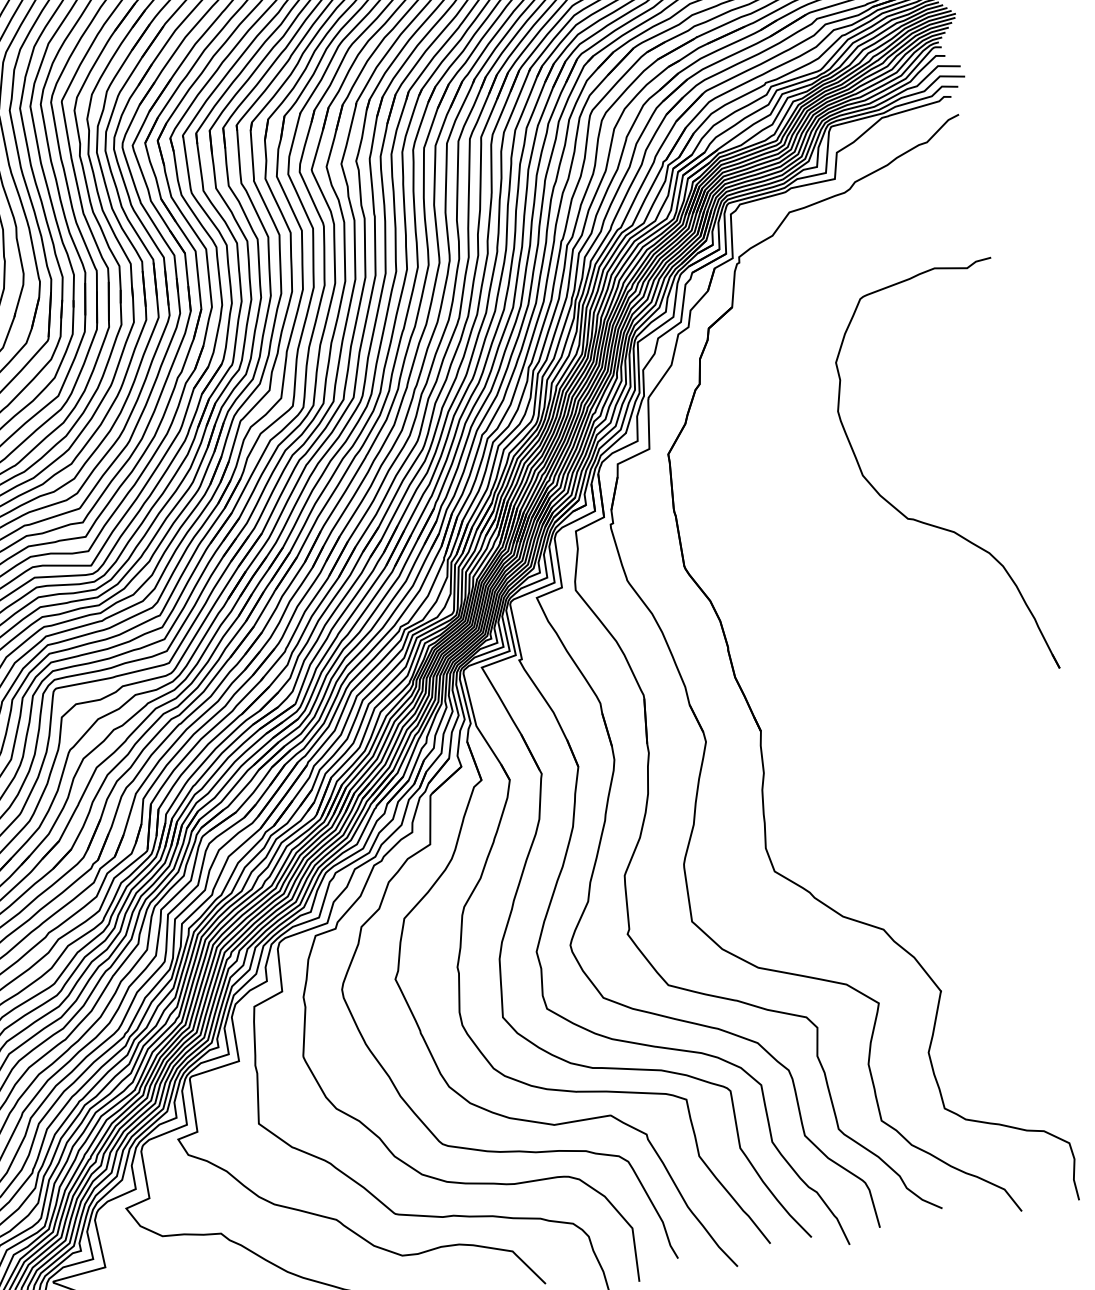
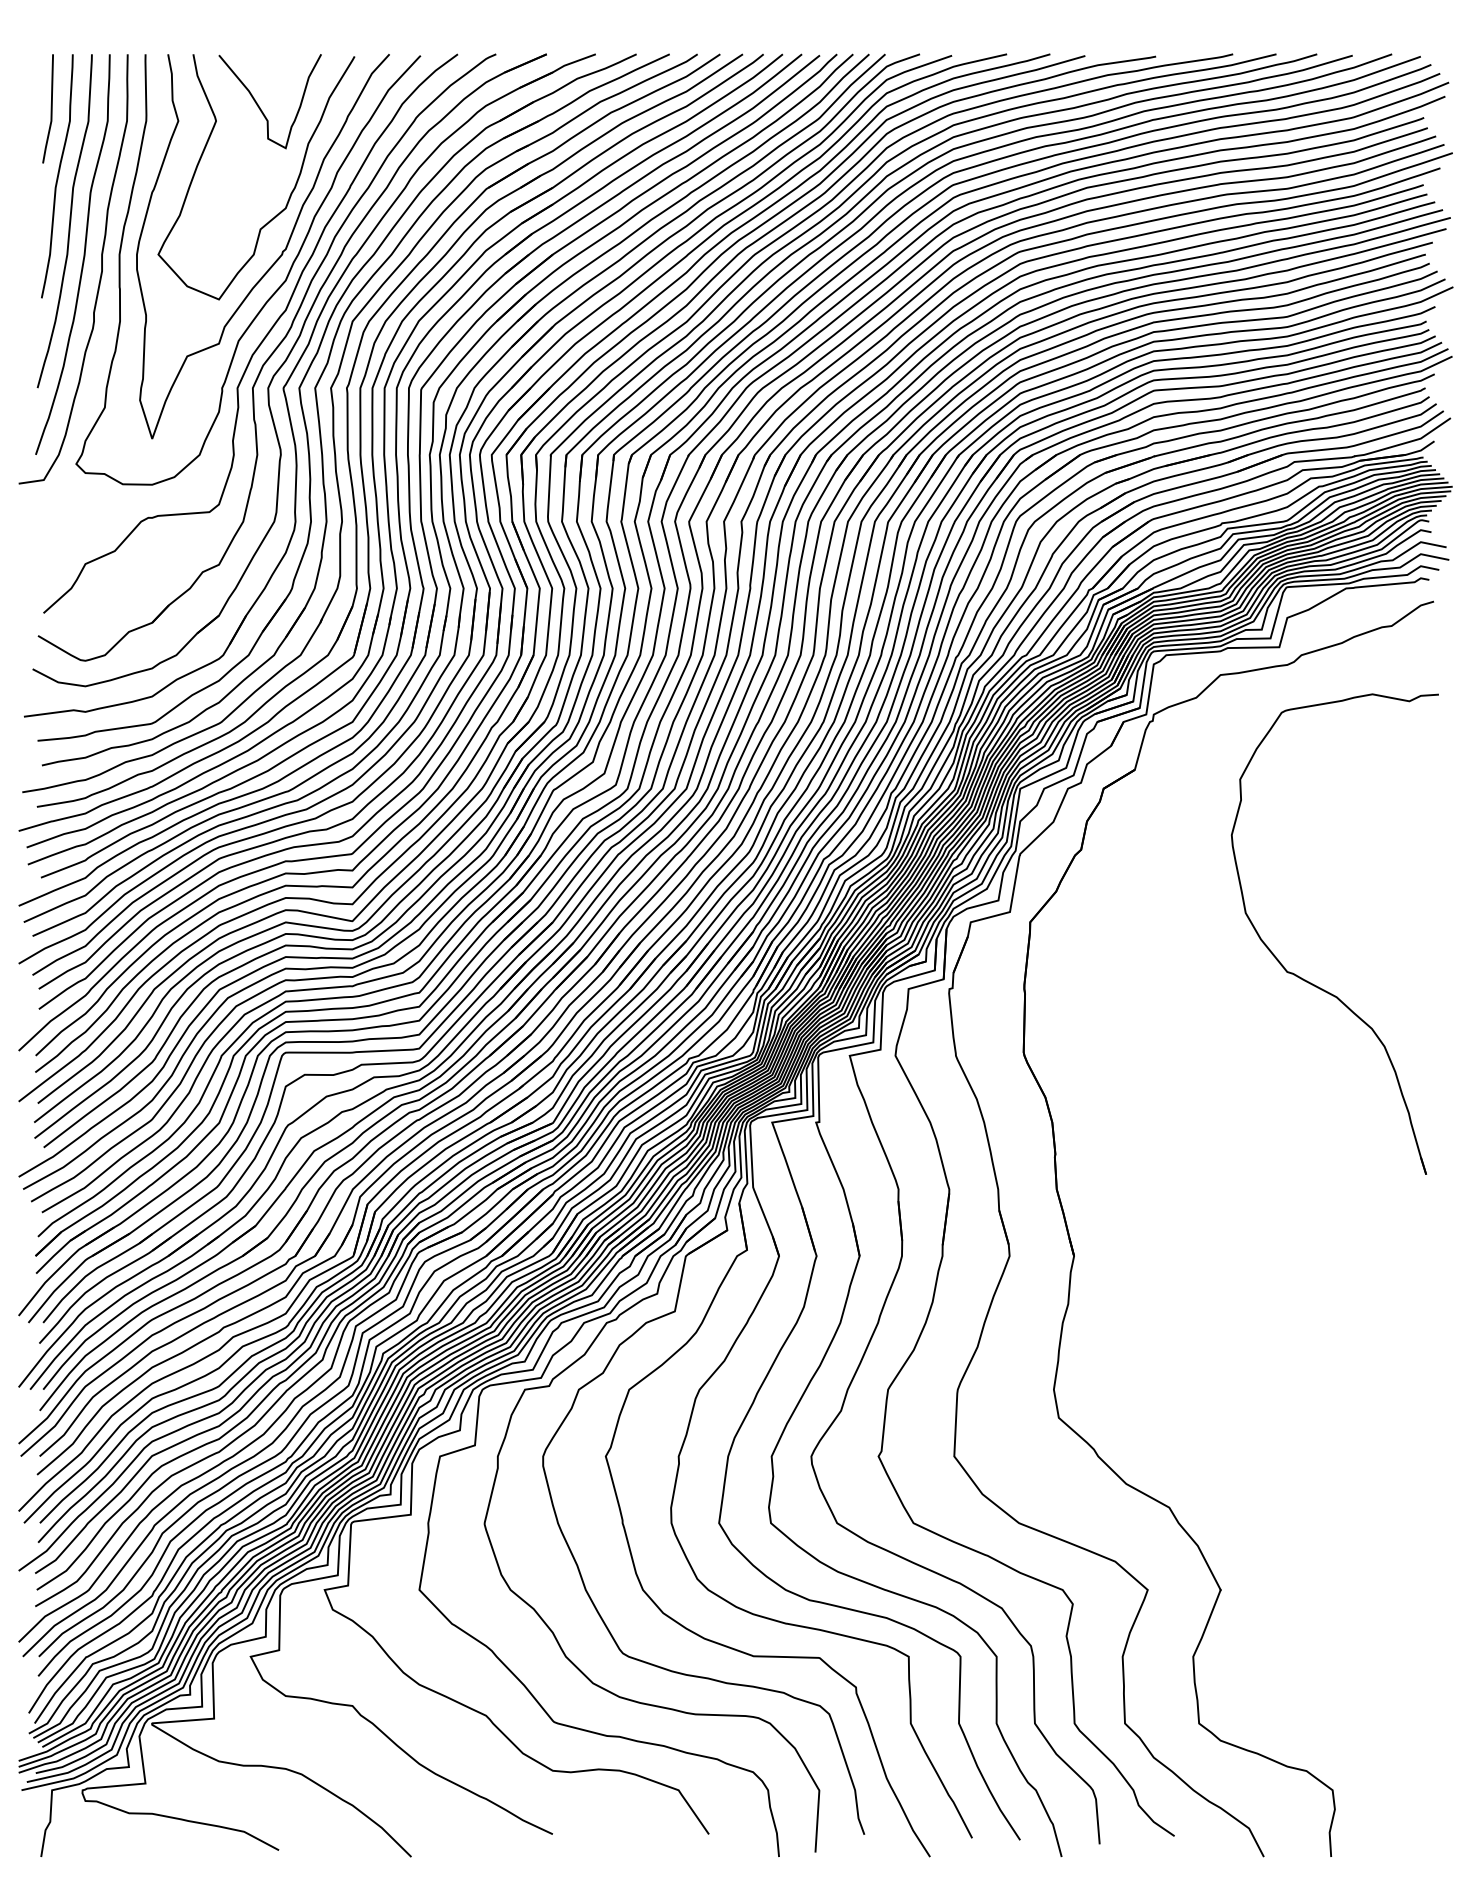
part: (928, 523) -> (1309, 981), moved

